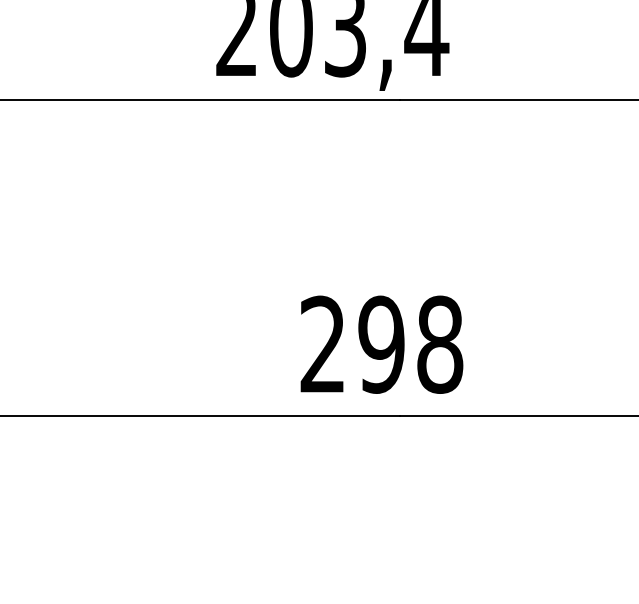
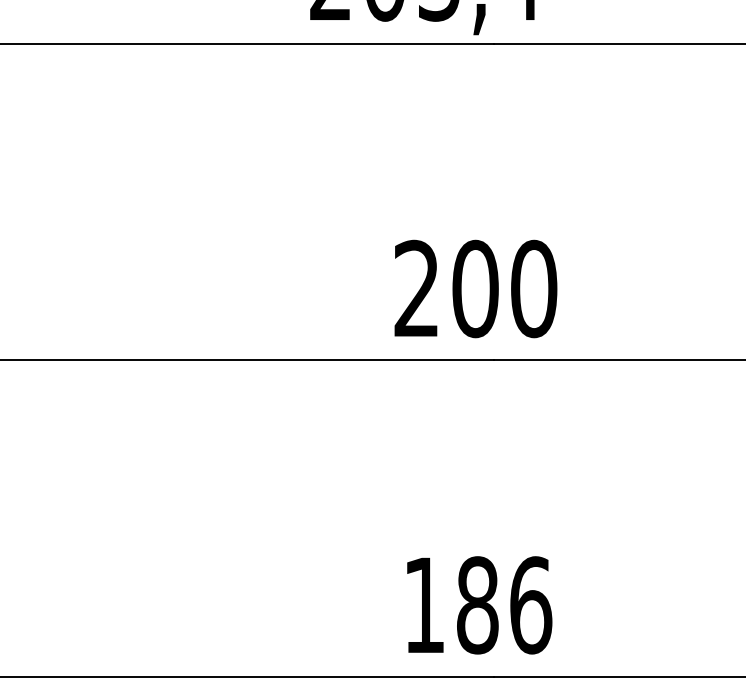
text: (410, 344) -> (504, 288), 298 -> 200

